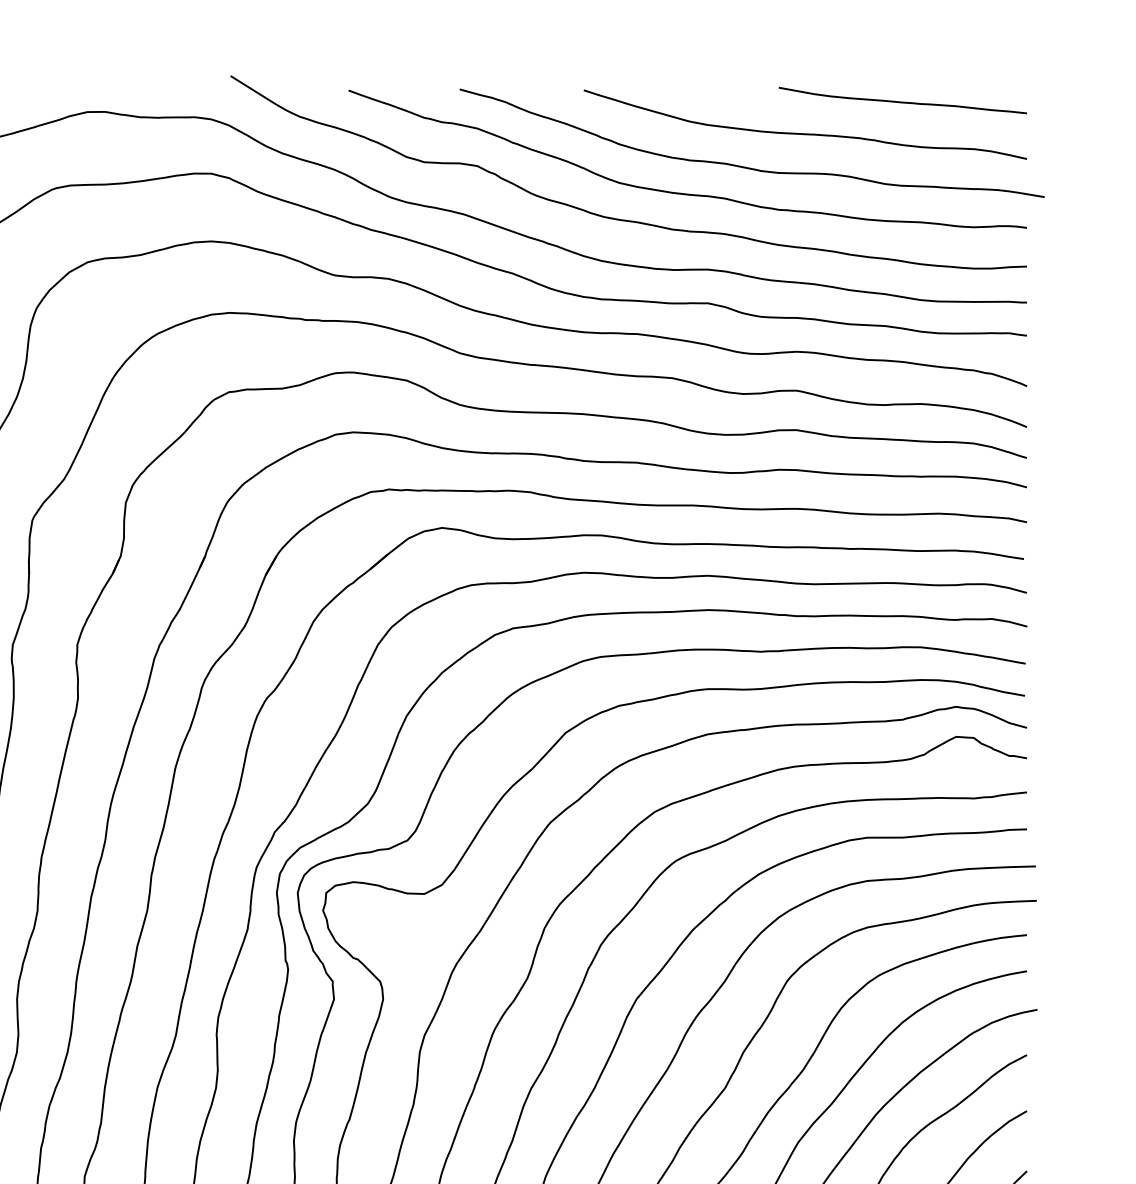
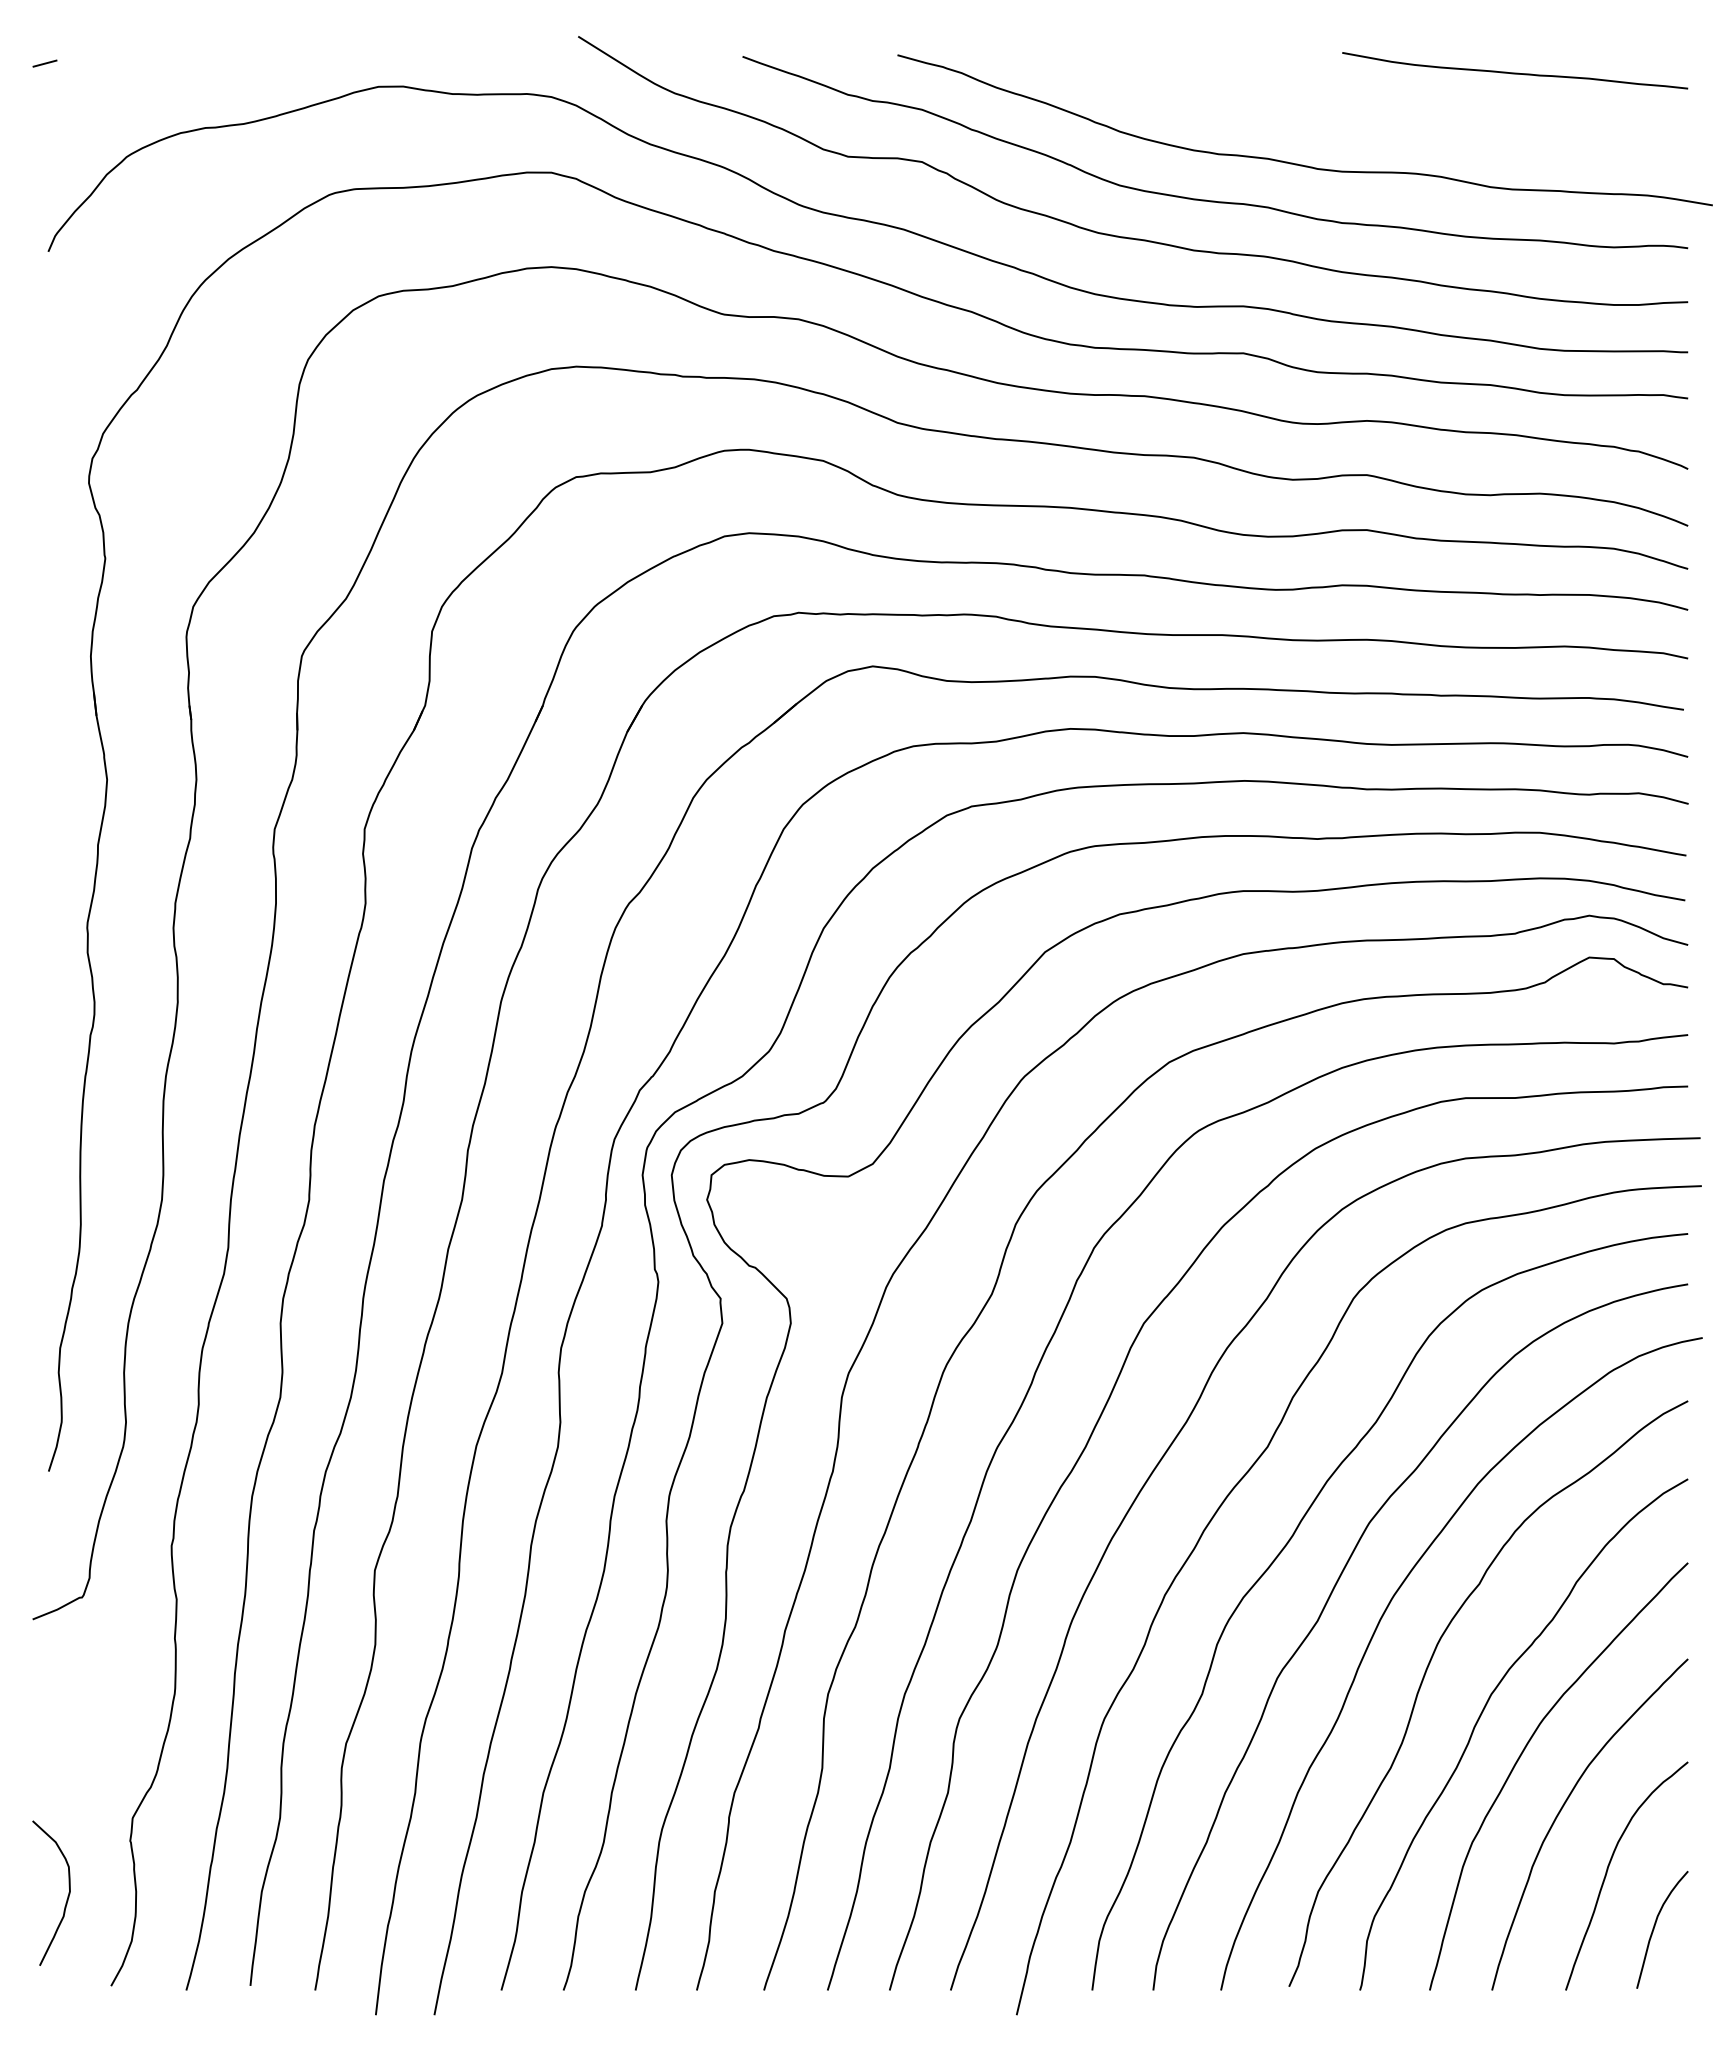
curve: (805, 133) -> (1379, 116), removed

